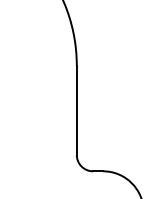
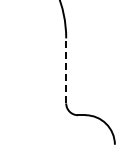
line: (77, 109) -> (66, 70), solid -> dashed

